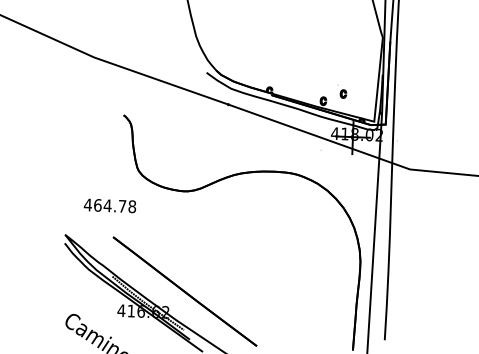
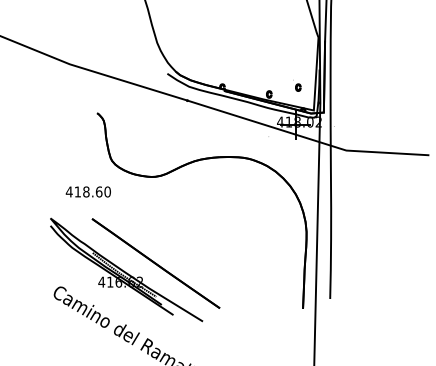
part: (342, 91) -> (297, 85), moved
text: (114, 205) -> (92, 191), 464.78 -> 418.60

